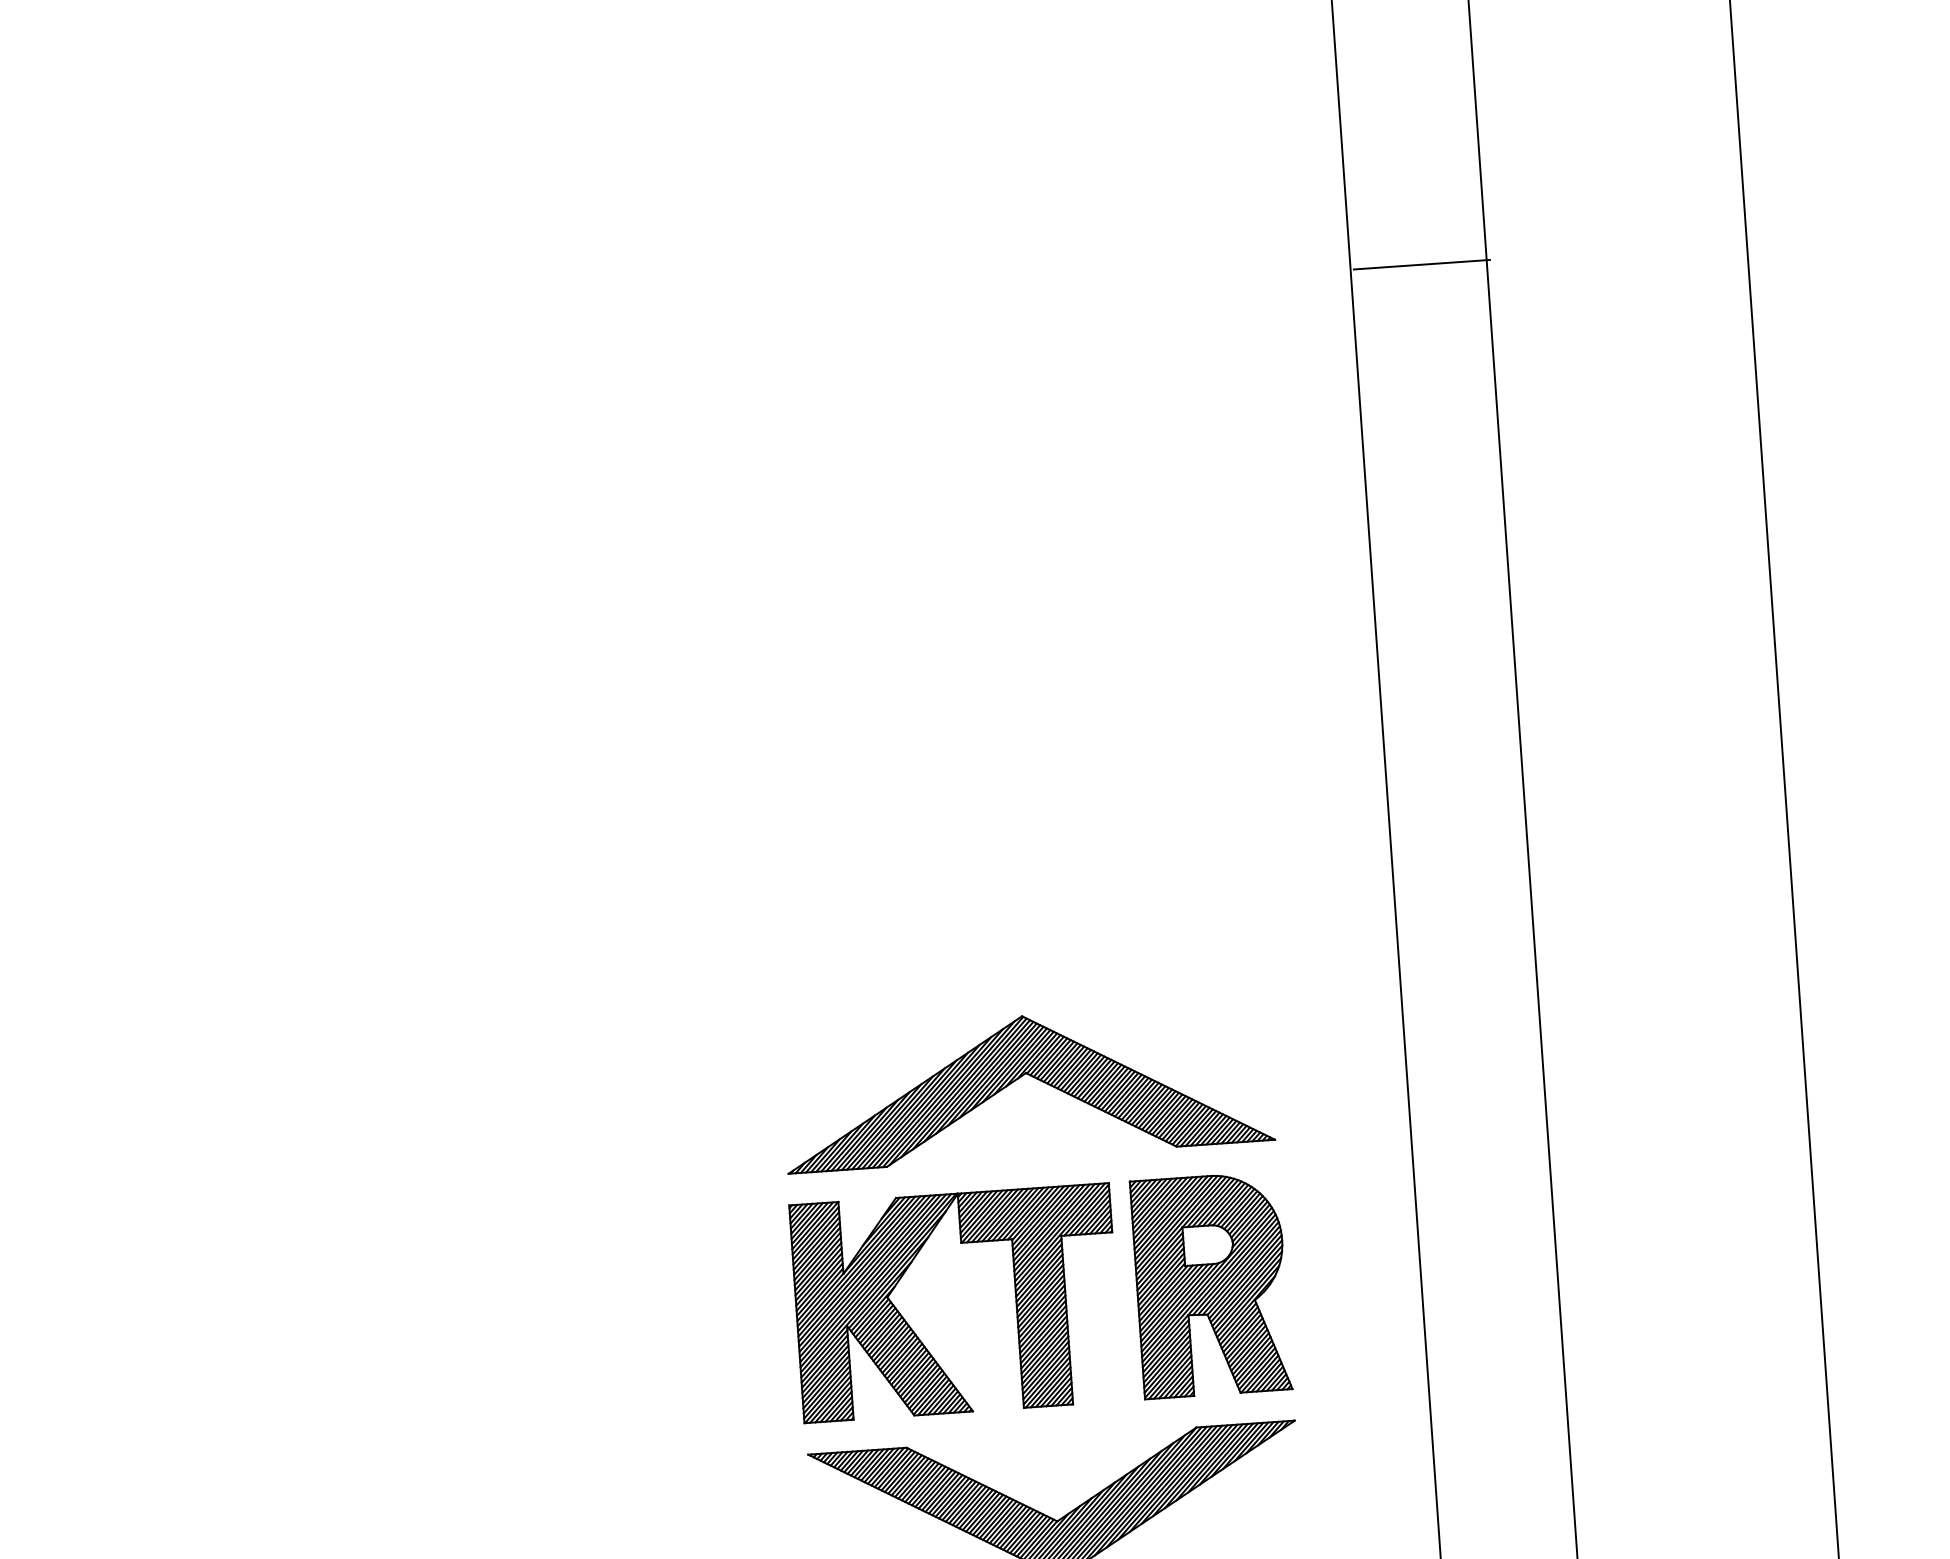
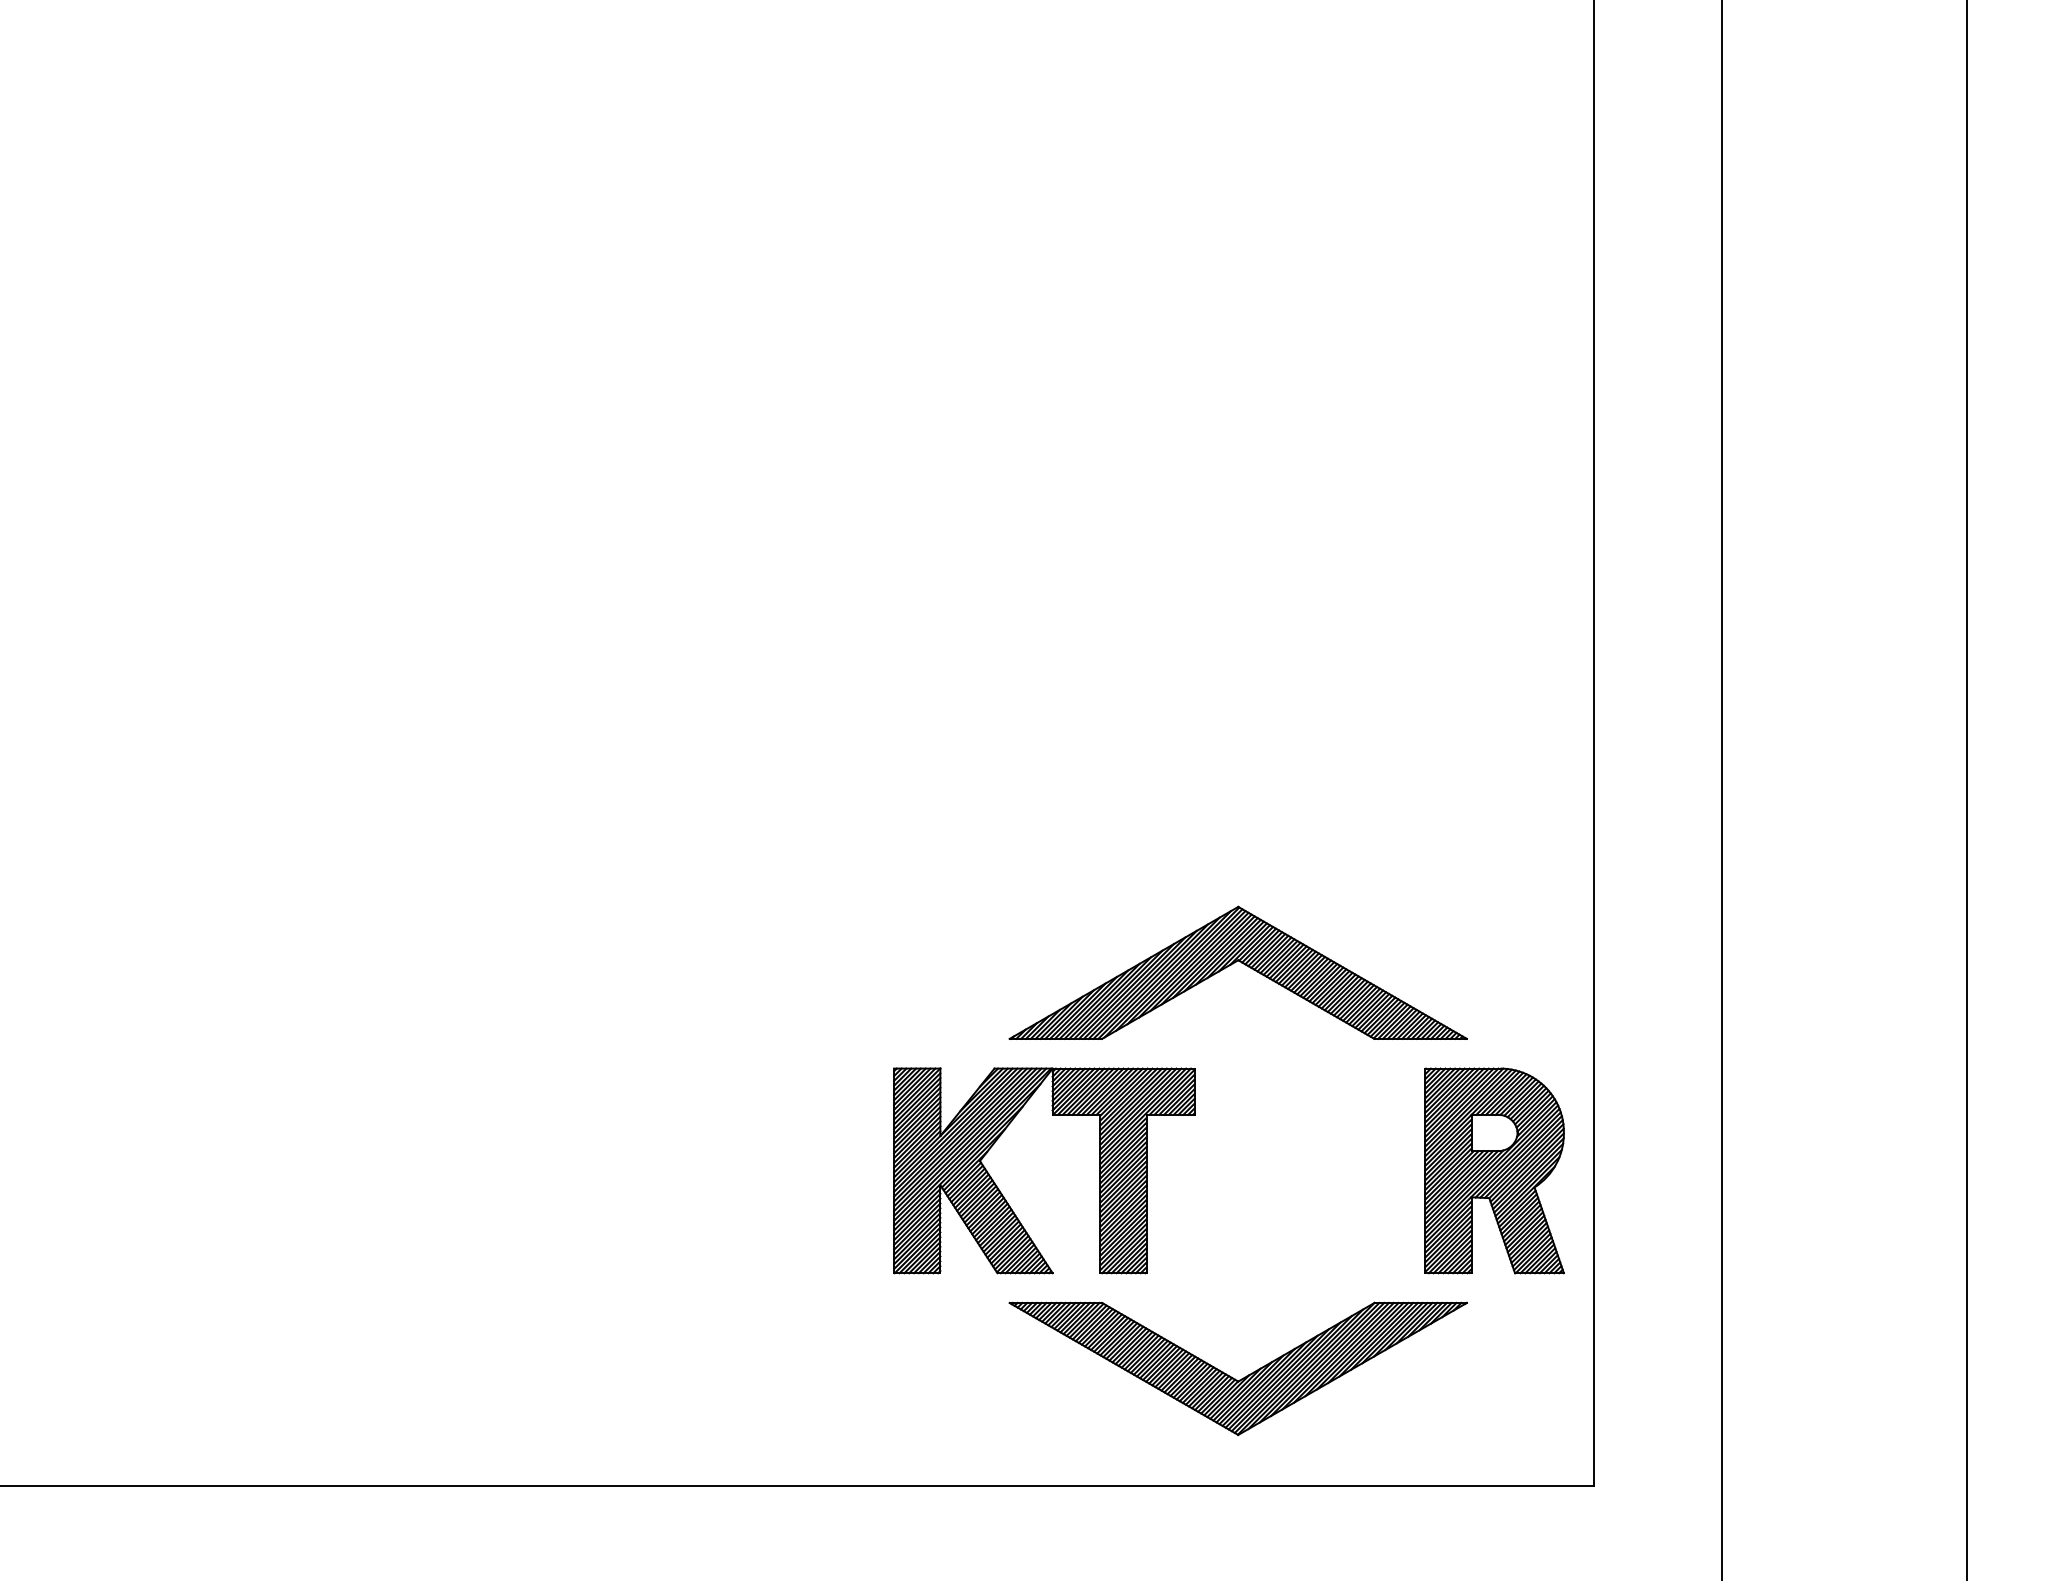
line: (1421, 265) -> (1661, 230), removed
part: (1211, 1284) -> (1494, 1170), moved
part: (916, 1333) -> (1004, 1196), moved

